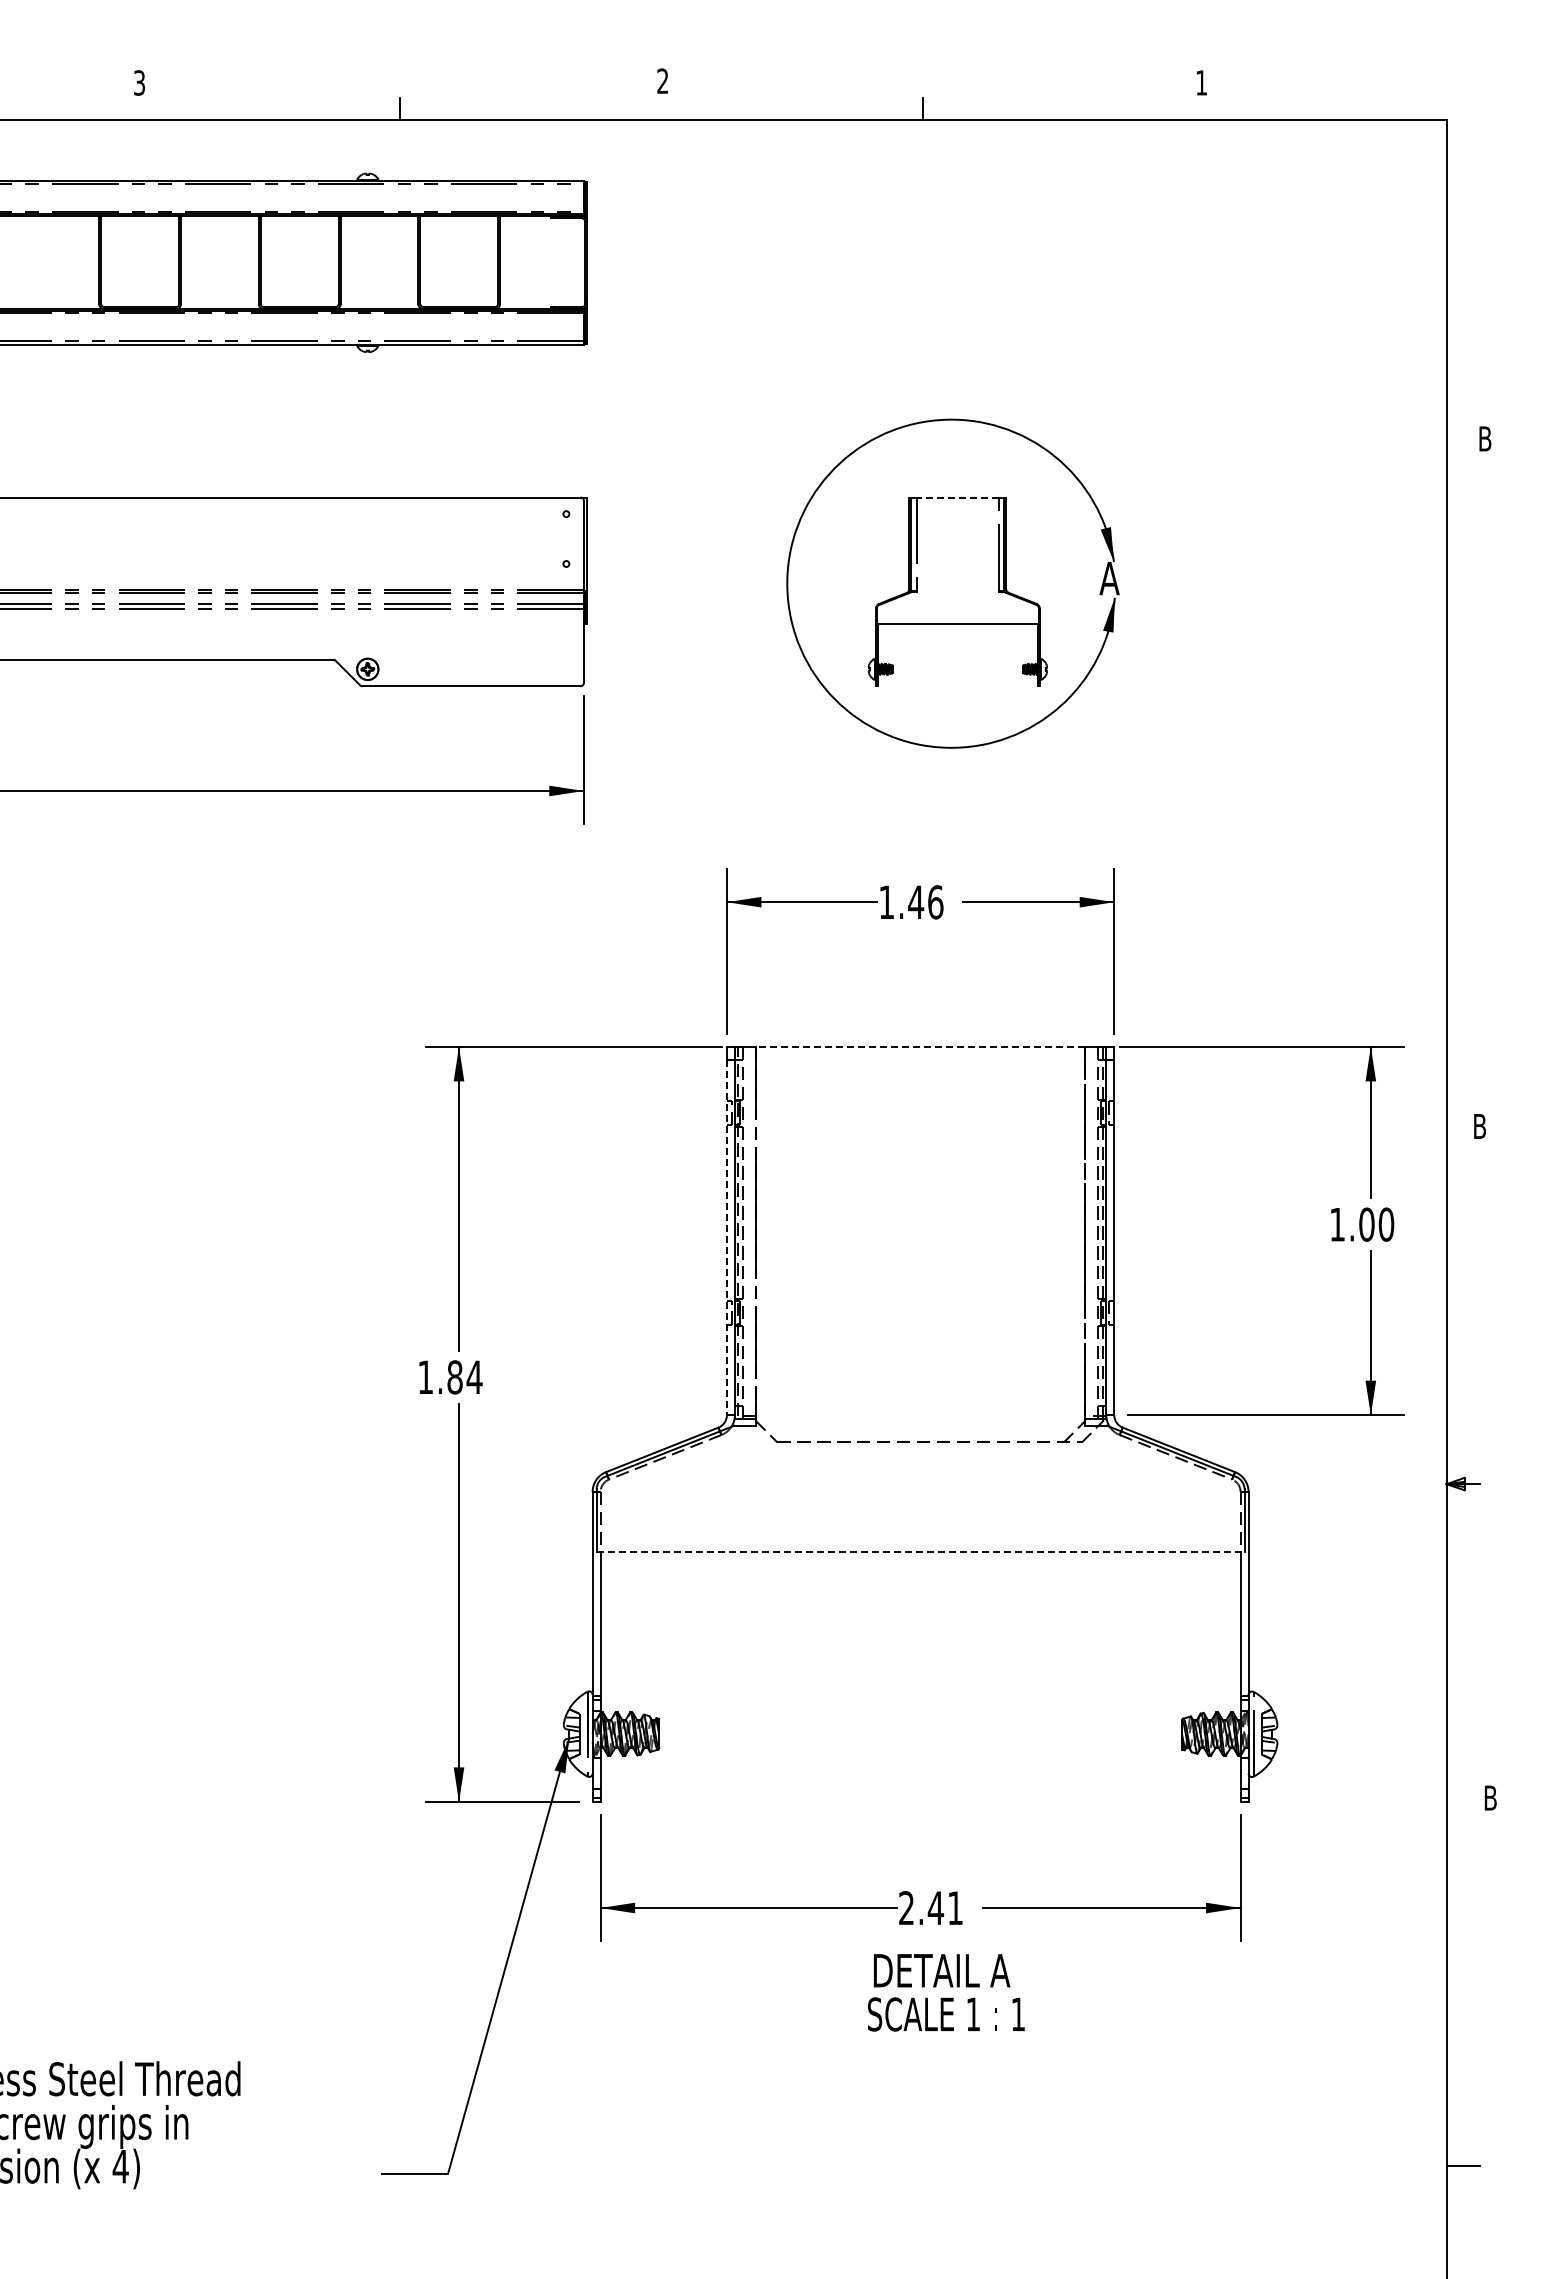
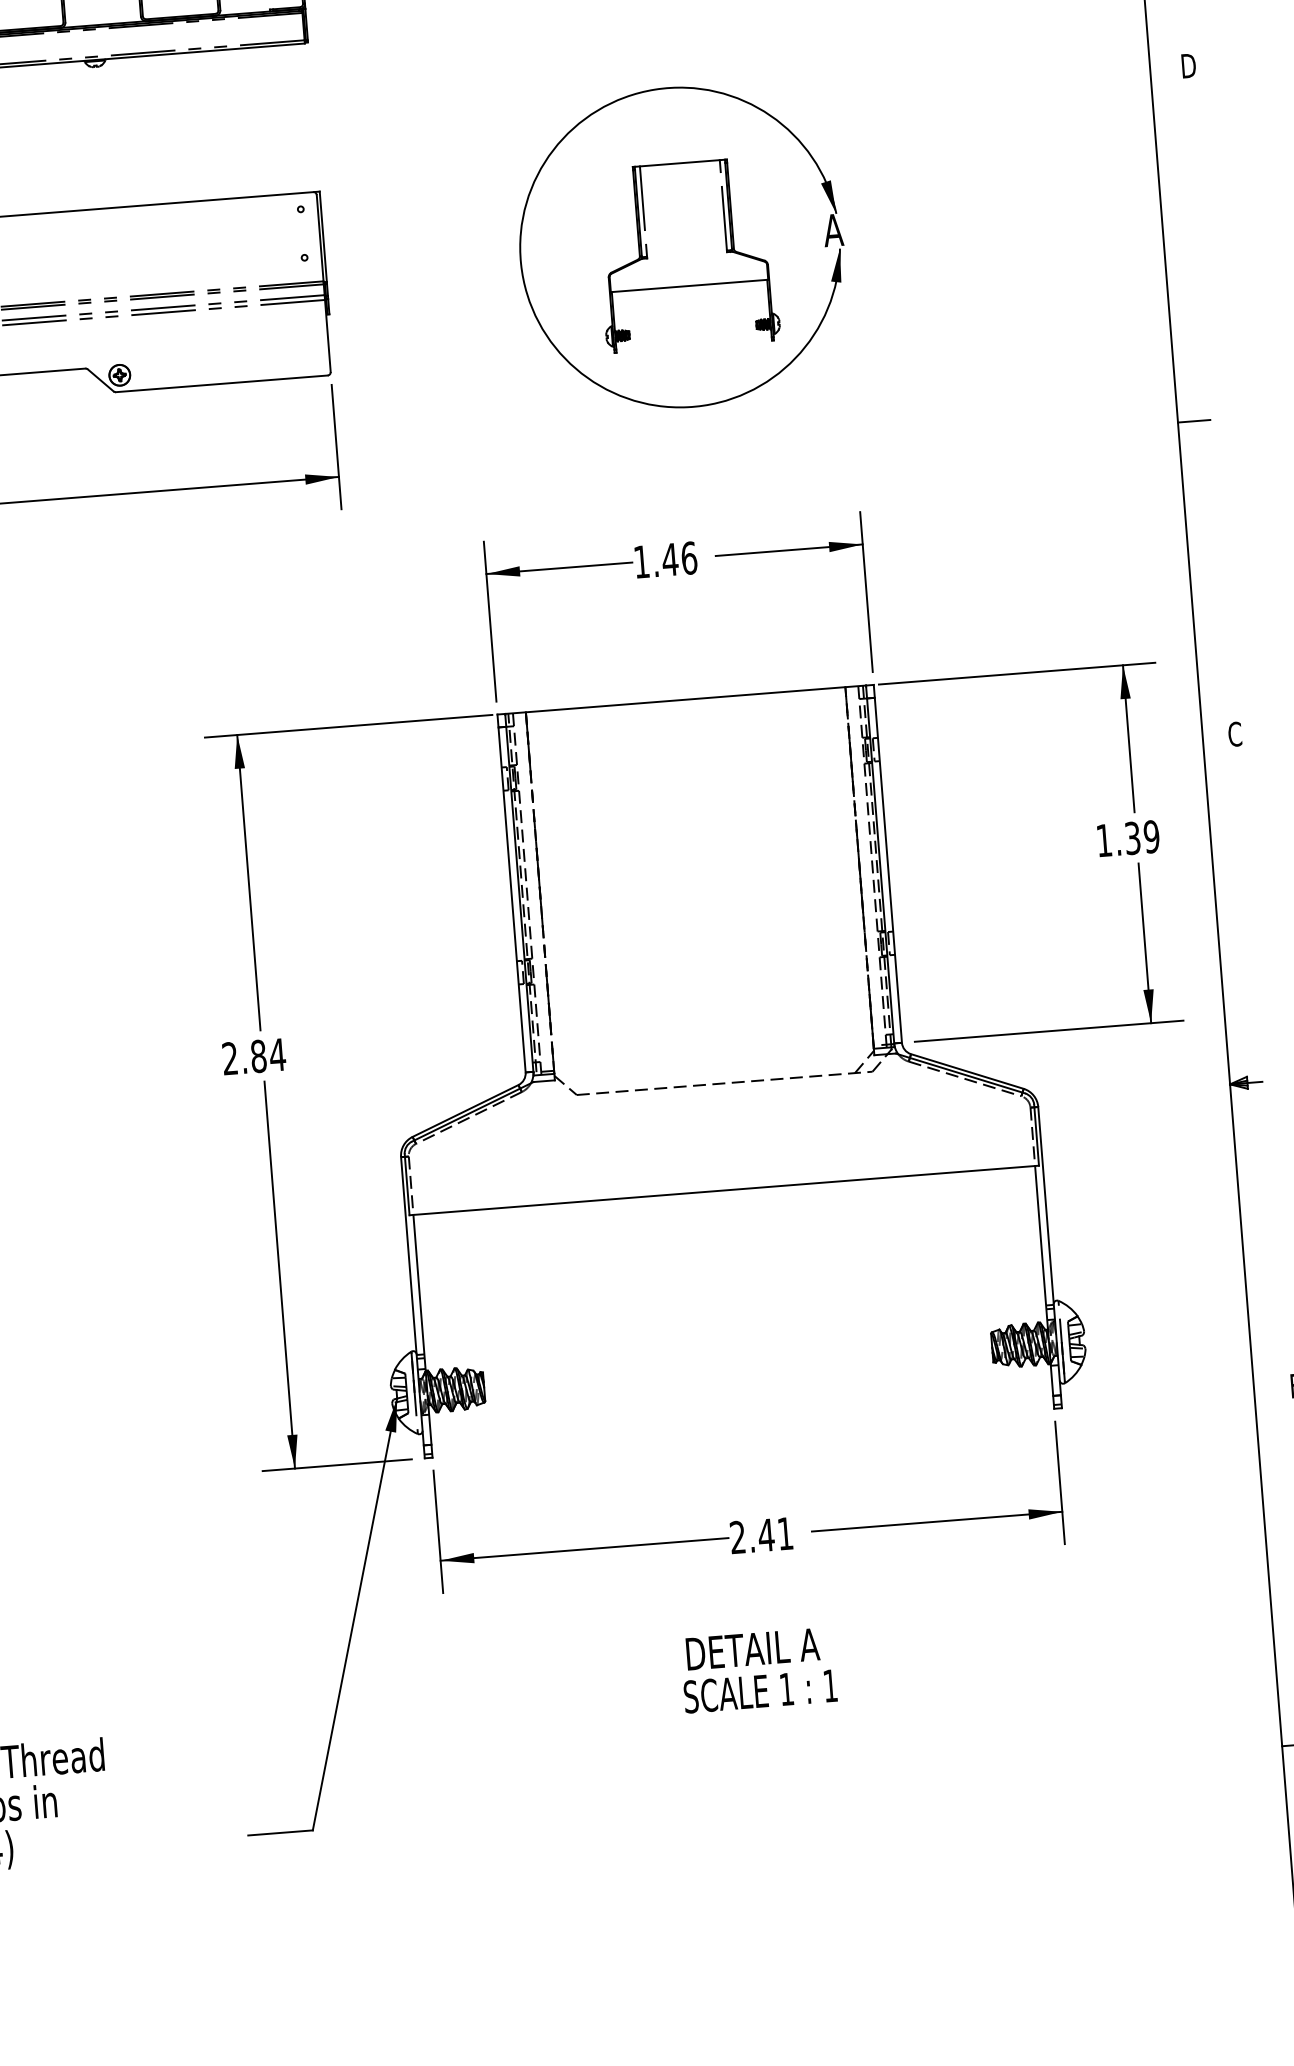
text: (1487, 438) -> (1189, 65), B -> D
line: (957, 497) -> (679, 163), dashed -> solid
line: (1462, 802) -> (1193, 420), added
line: (920, 1046) -> (685, 699), dashed -> solid
text: (1479, 1126) -> (1234, 734), B -> C
text: (1376, 1224) -> (1142, 837), 1.00 -> 1.39
line: (726, 1237) -> (511, 899), dashed -> solid
text: (425, 1376) -> (229, 1057), 1.84 -> 2.84
line: (920, 1552) -> (724, 1190), dashed -> solid
text: (946, 1992) -> (758, 1670), moved

